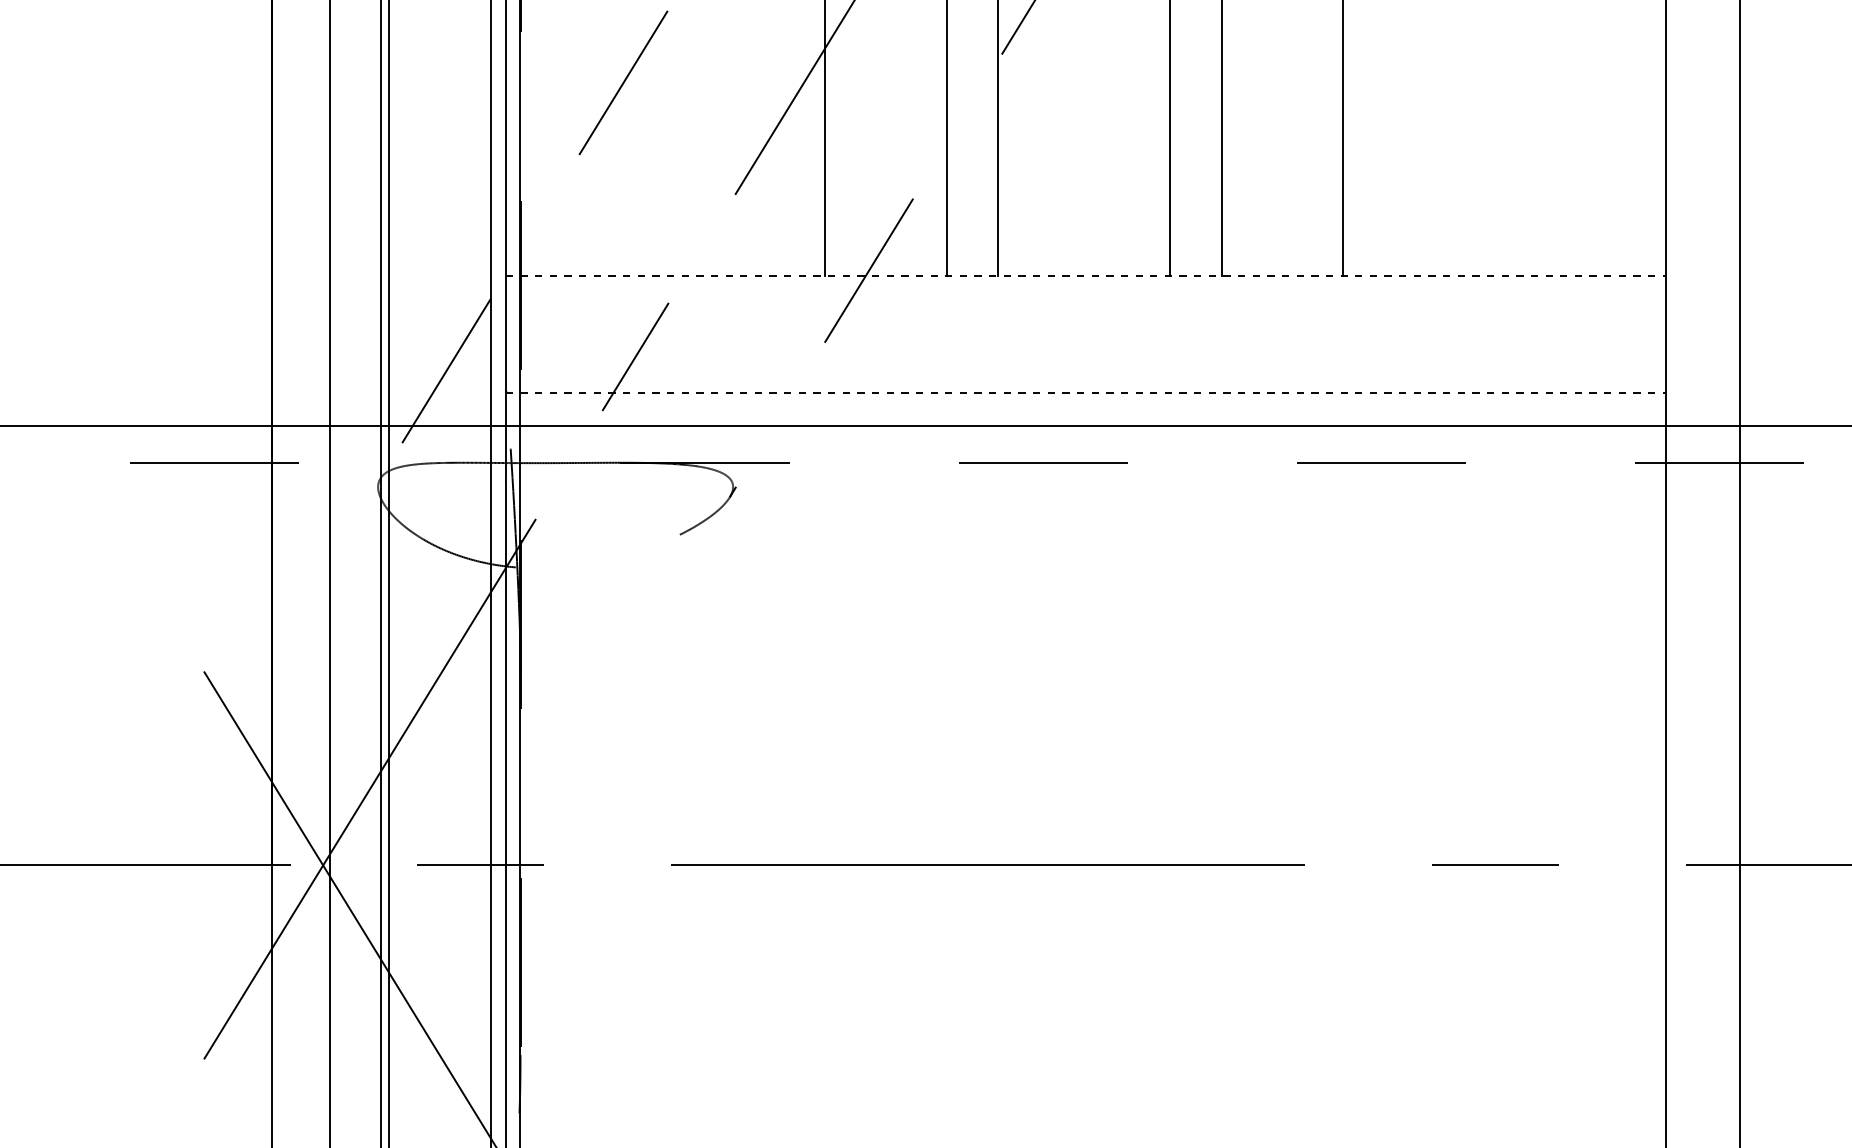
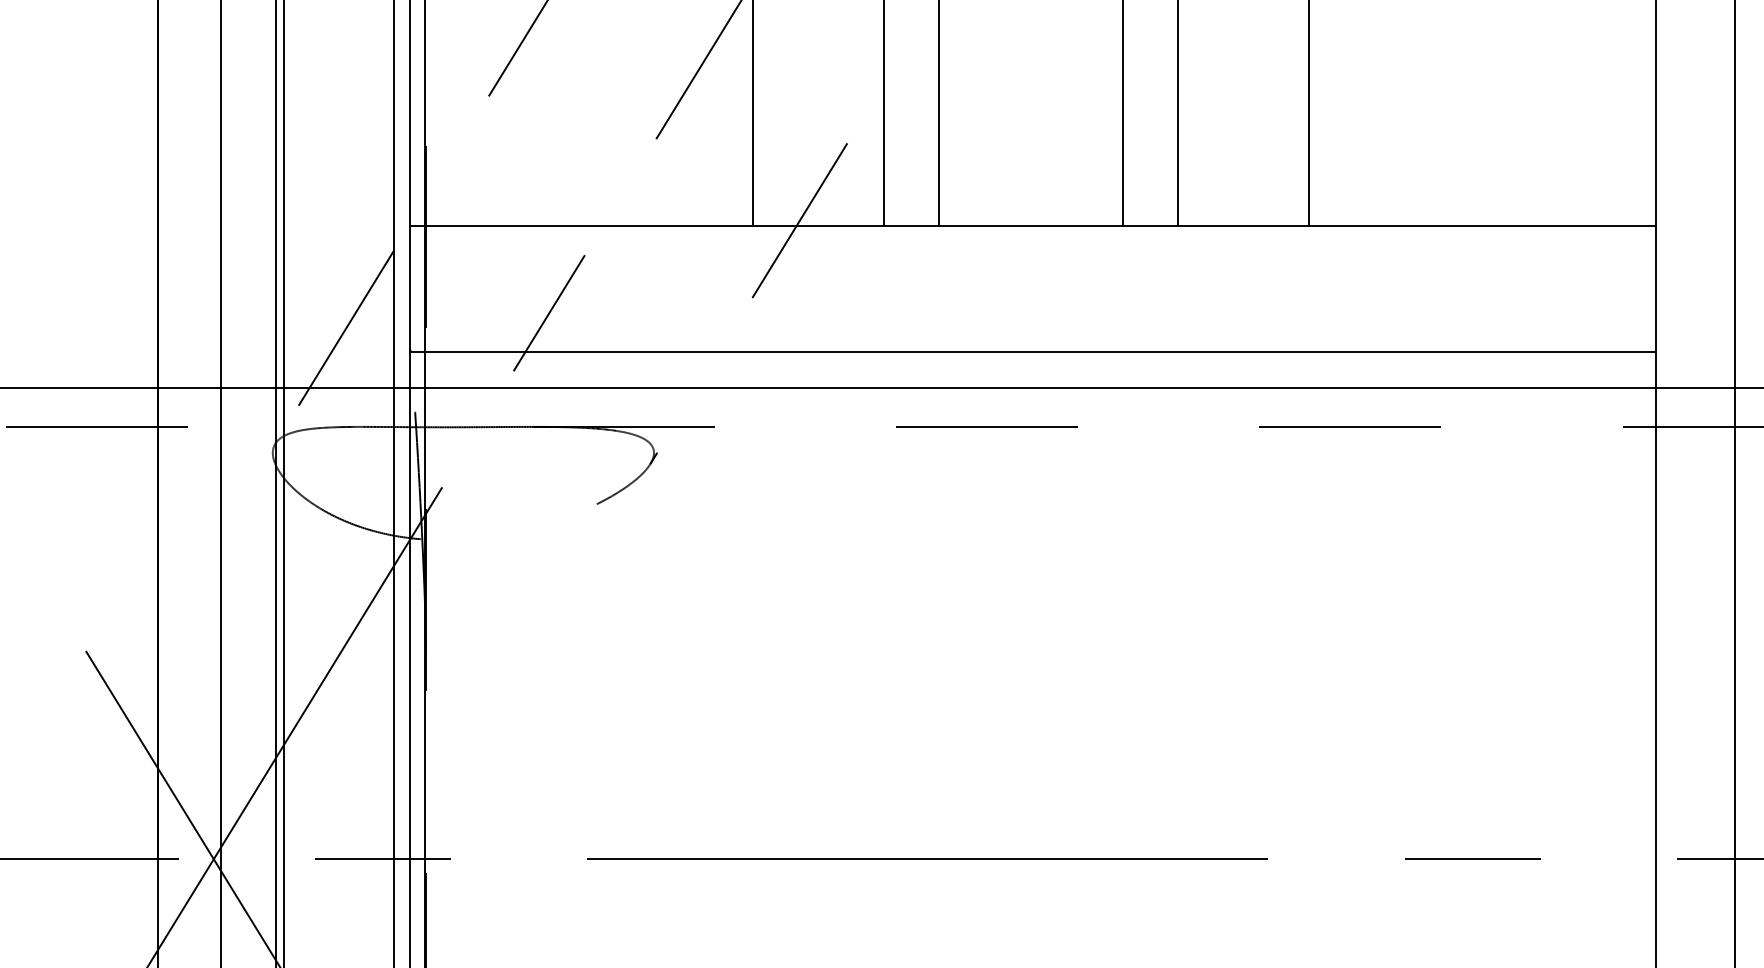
line: (1086, 276) -> (1033, 226), dashed -> solid
line: (1086, 393) -> (1033, 352), dashed -> solid

